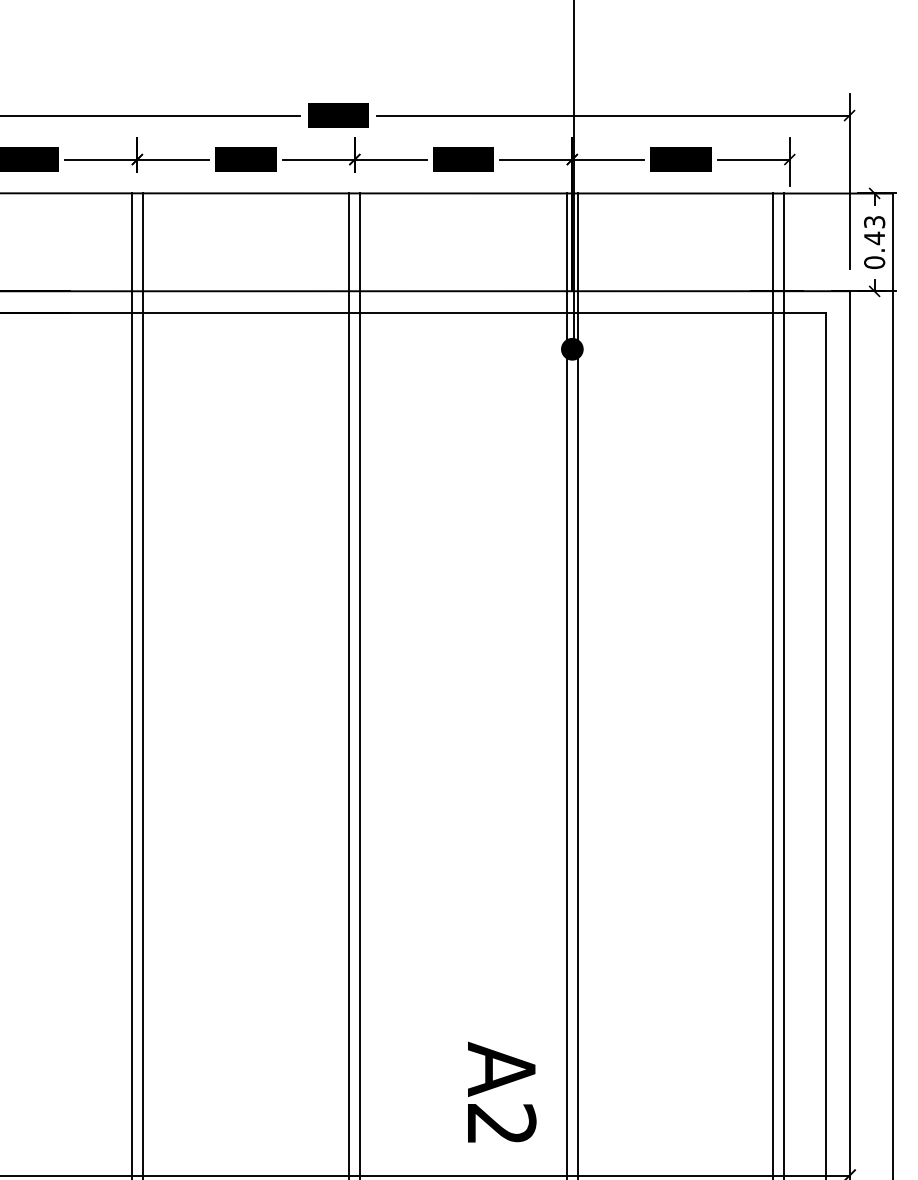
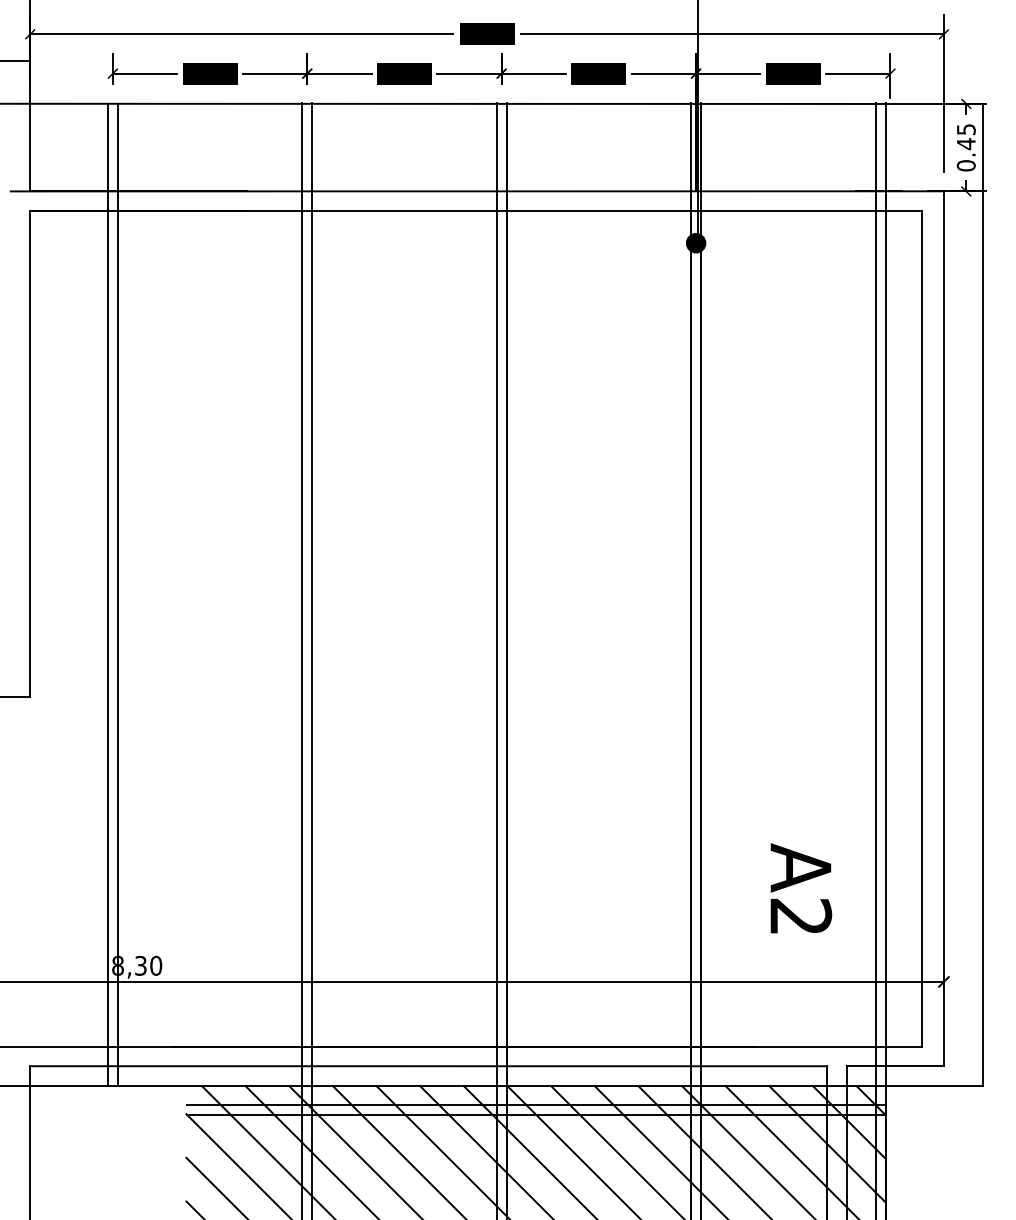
text: (873, 222) -> (965, 129), 0.43 -> 0.45
text: (502, 1092) -> (801, 888), moved

